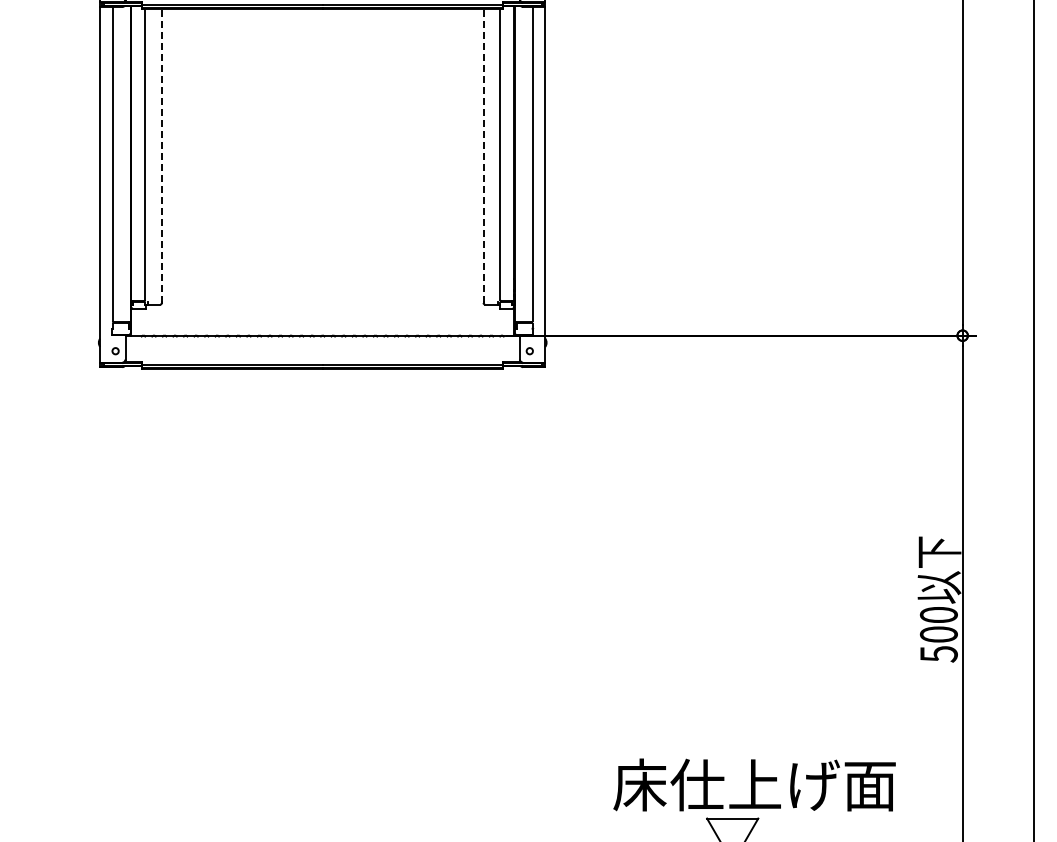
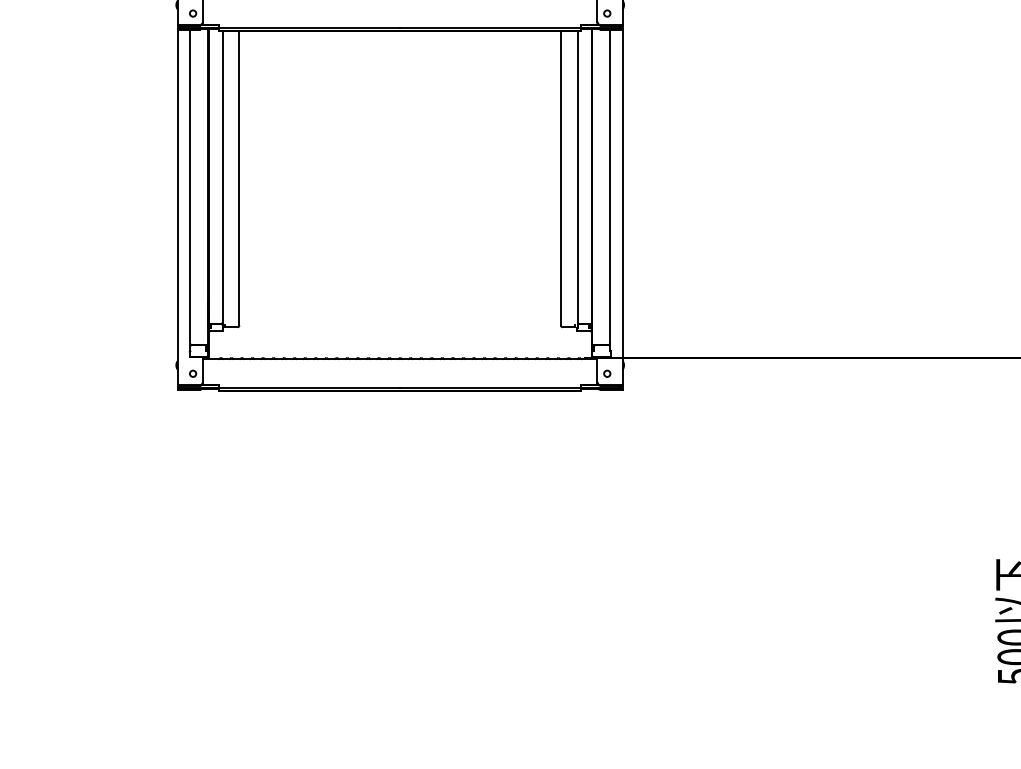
line: (161, 155) -> (238, 178), dashed -> solid
line: (483, 155) -> (560, 178), dashed -> solid

